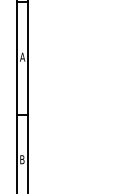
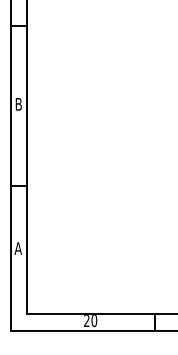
text: (22, 57) -> (18, 104), A -> B
text: (22, 159) -> (18, 248), B -> A

